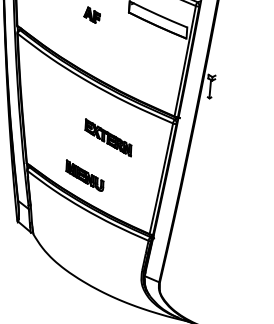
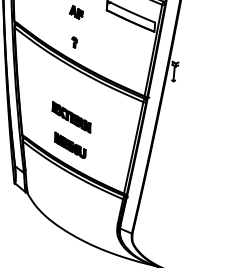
part: (89, 51) -> (74, 42), added
part: (108, 137) -> (71, 117), moved

